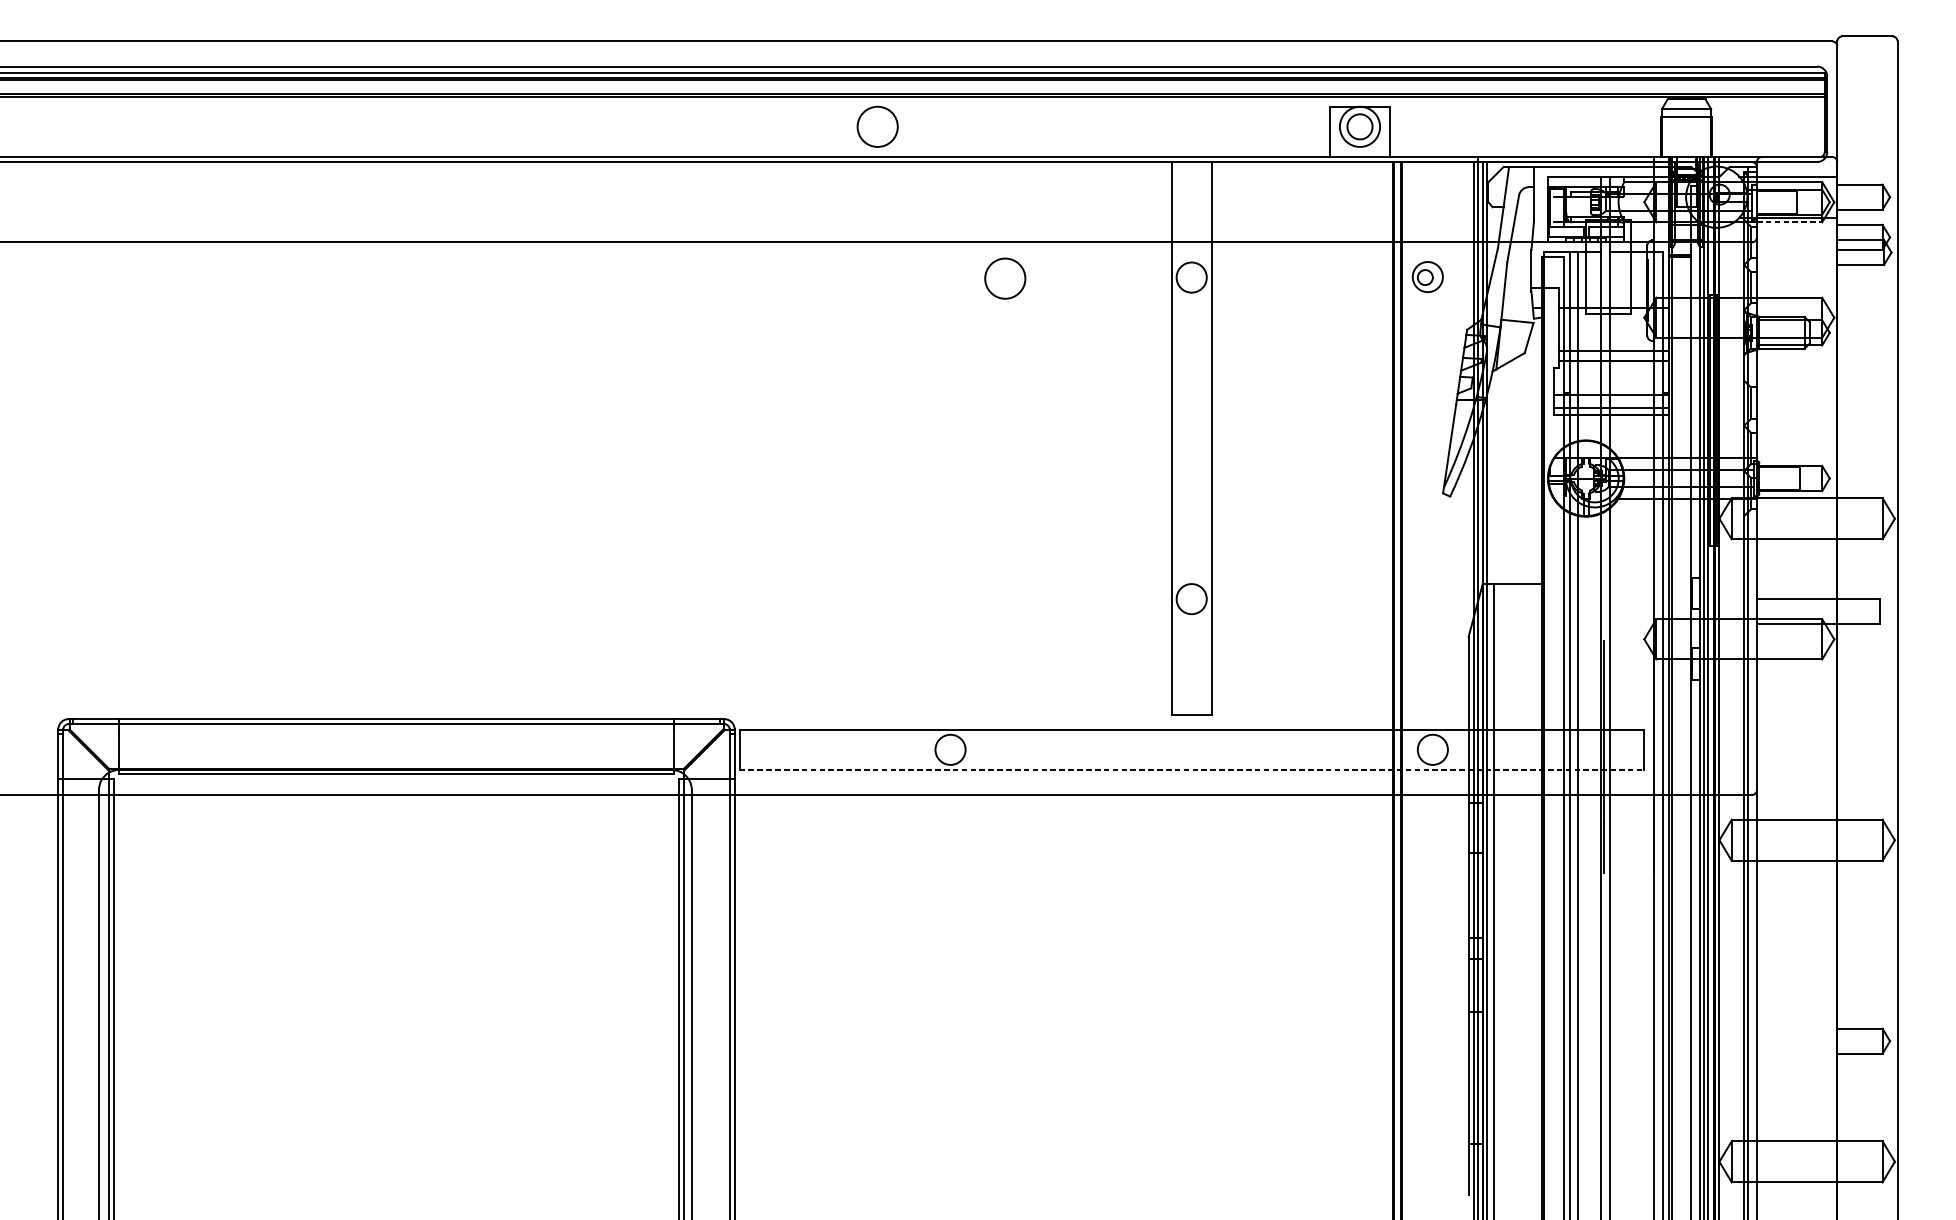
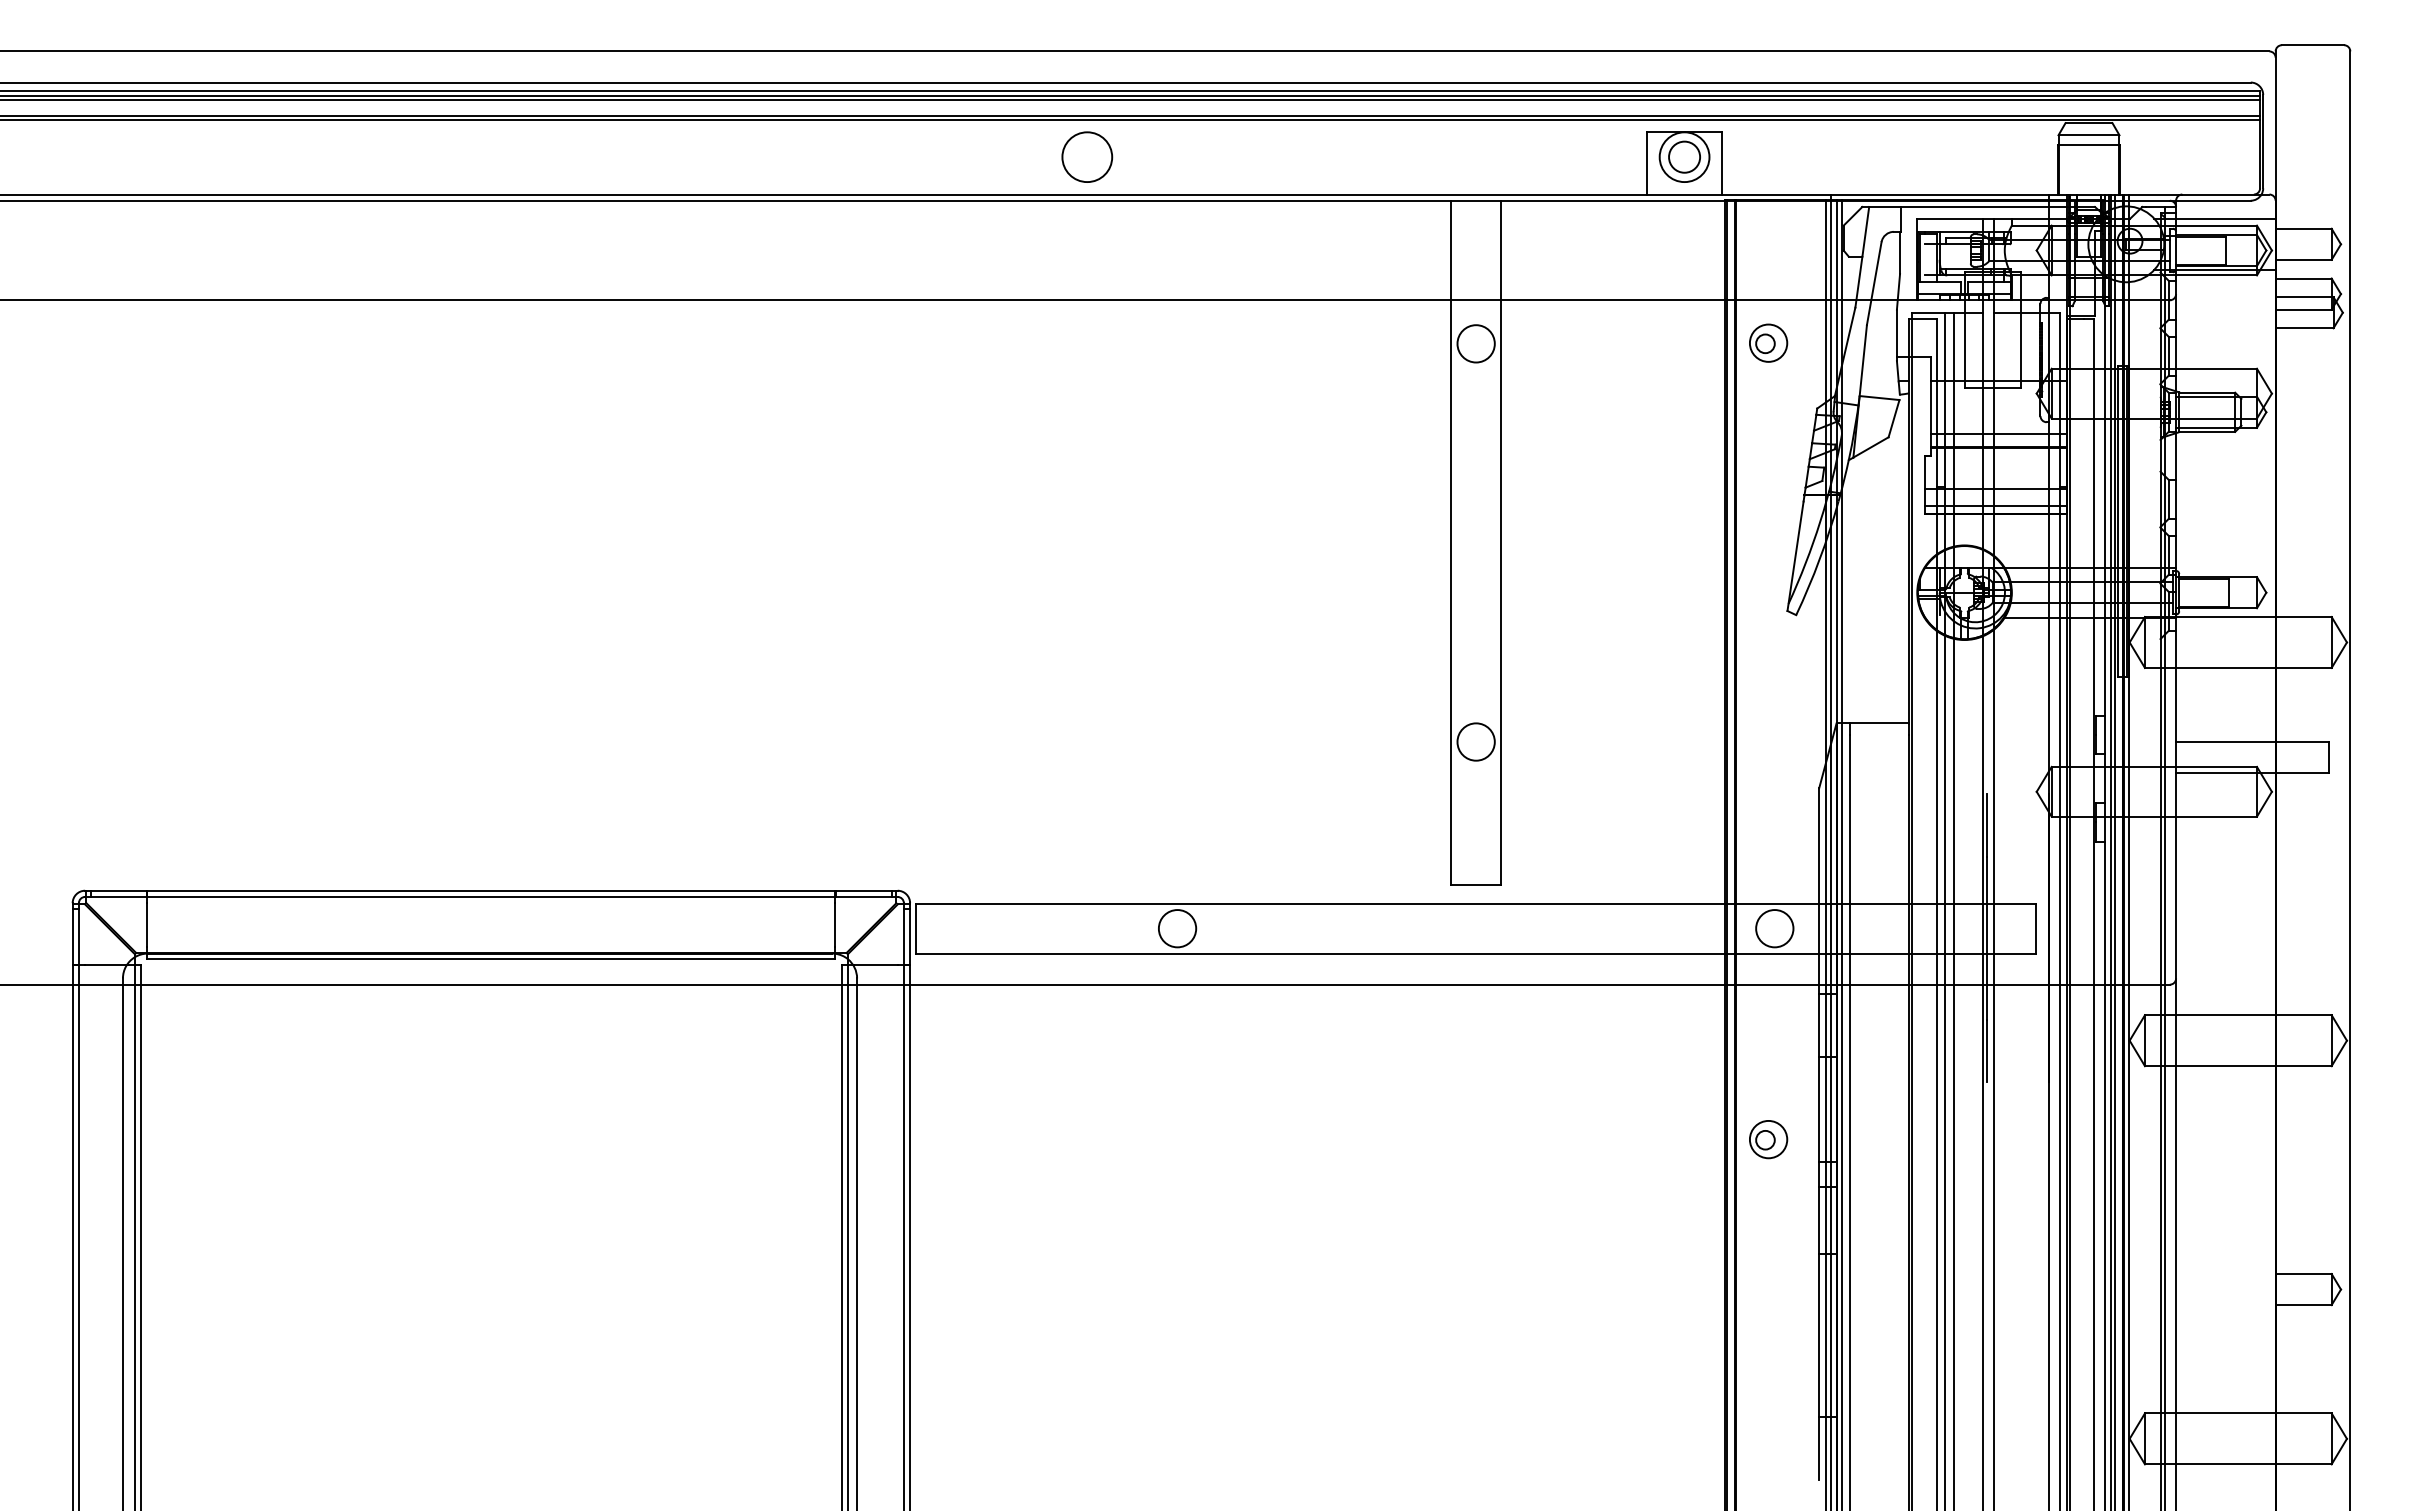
line: (1790, 222) -> (2217, 275), dashed -> solid
circle: (1005, 278) -> (1245, 344), removed
line: (1191, 769) -> (1476, 953), dashed -> solid
part: (1427, 920) -> (1768, 1139), added

